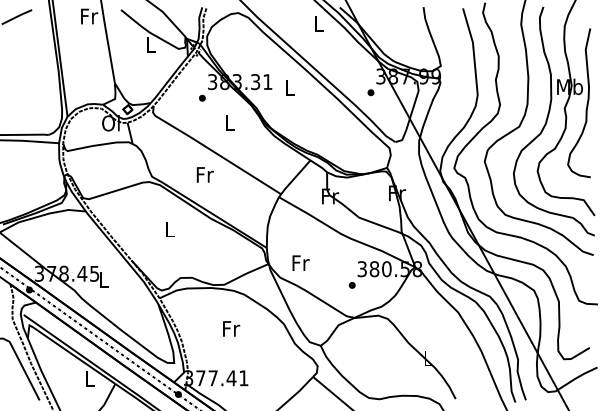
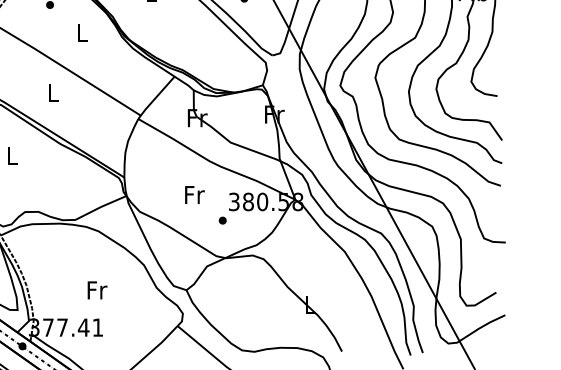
text: (204, 174) -> (52, 92), Fr -> L
text: (300, 262) -> (194, 194), moved
text: (231, 328) -> (97, 289), moved

